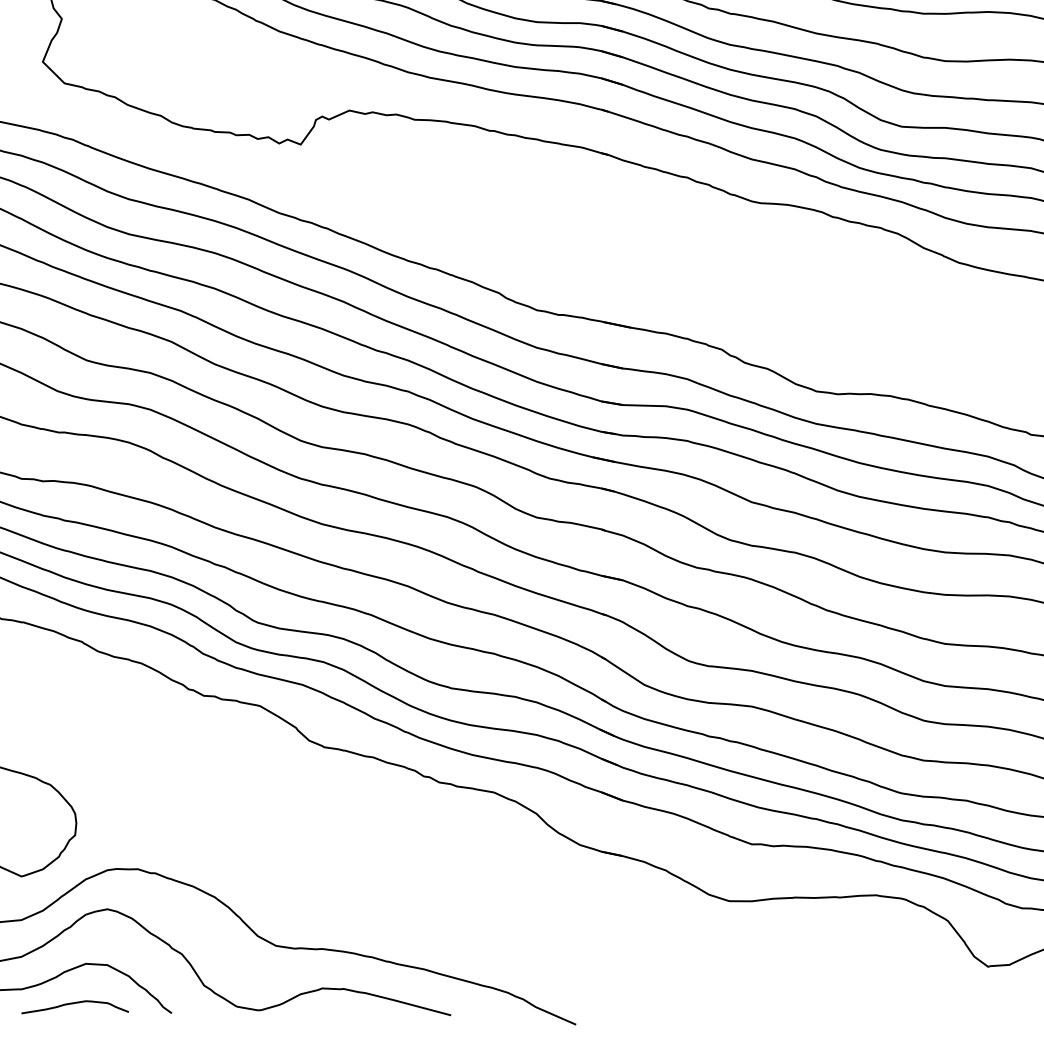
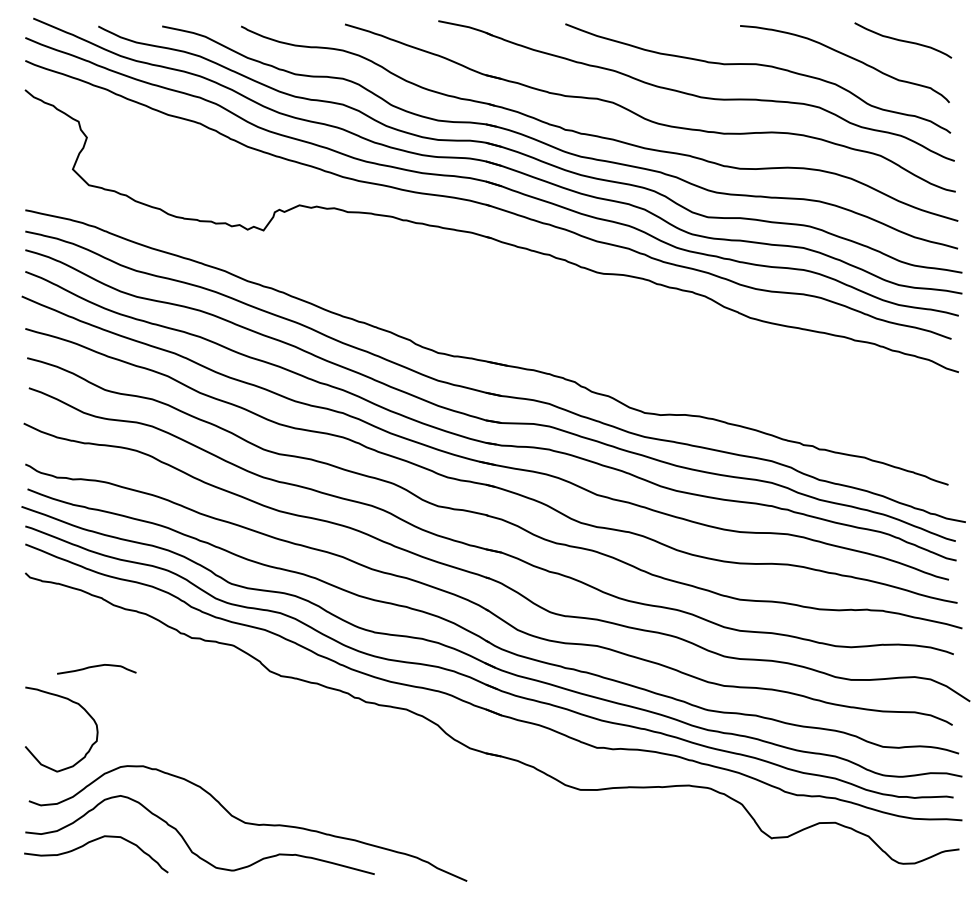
curve: (74, 1004) -> (96, 667), moved

